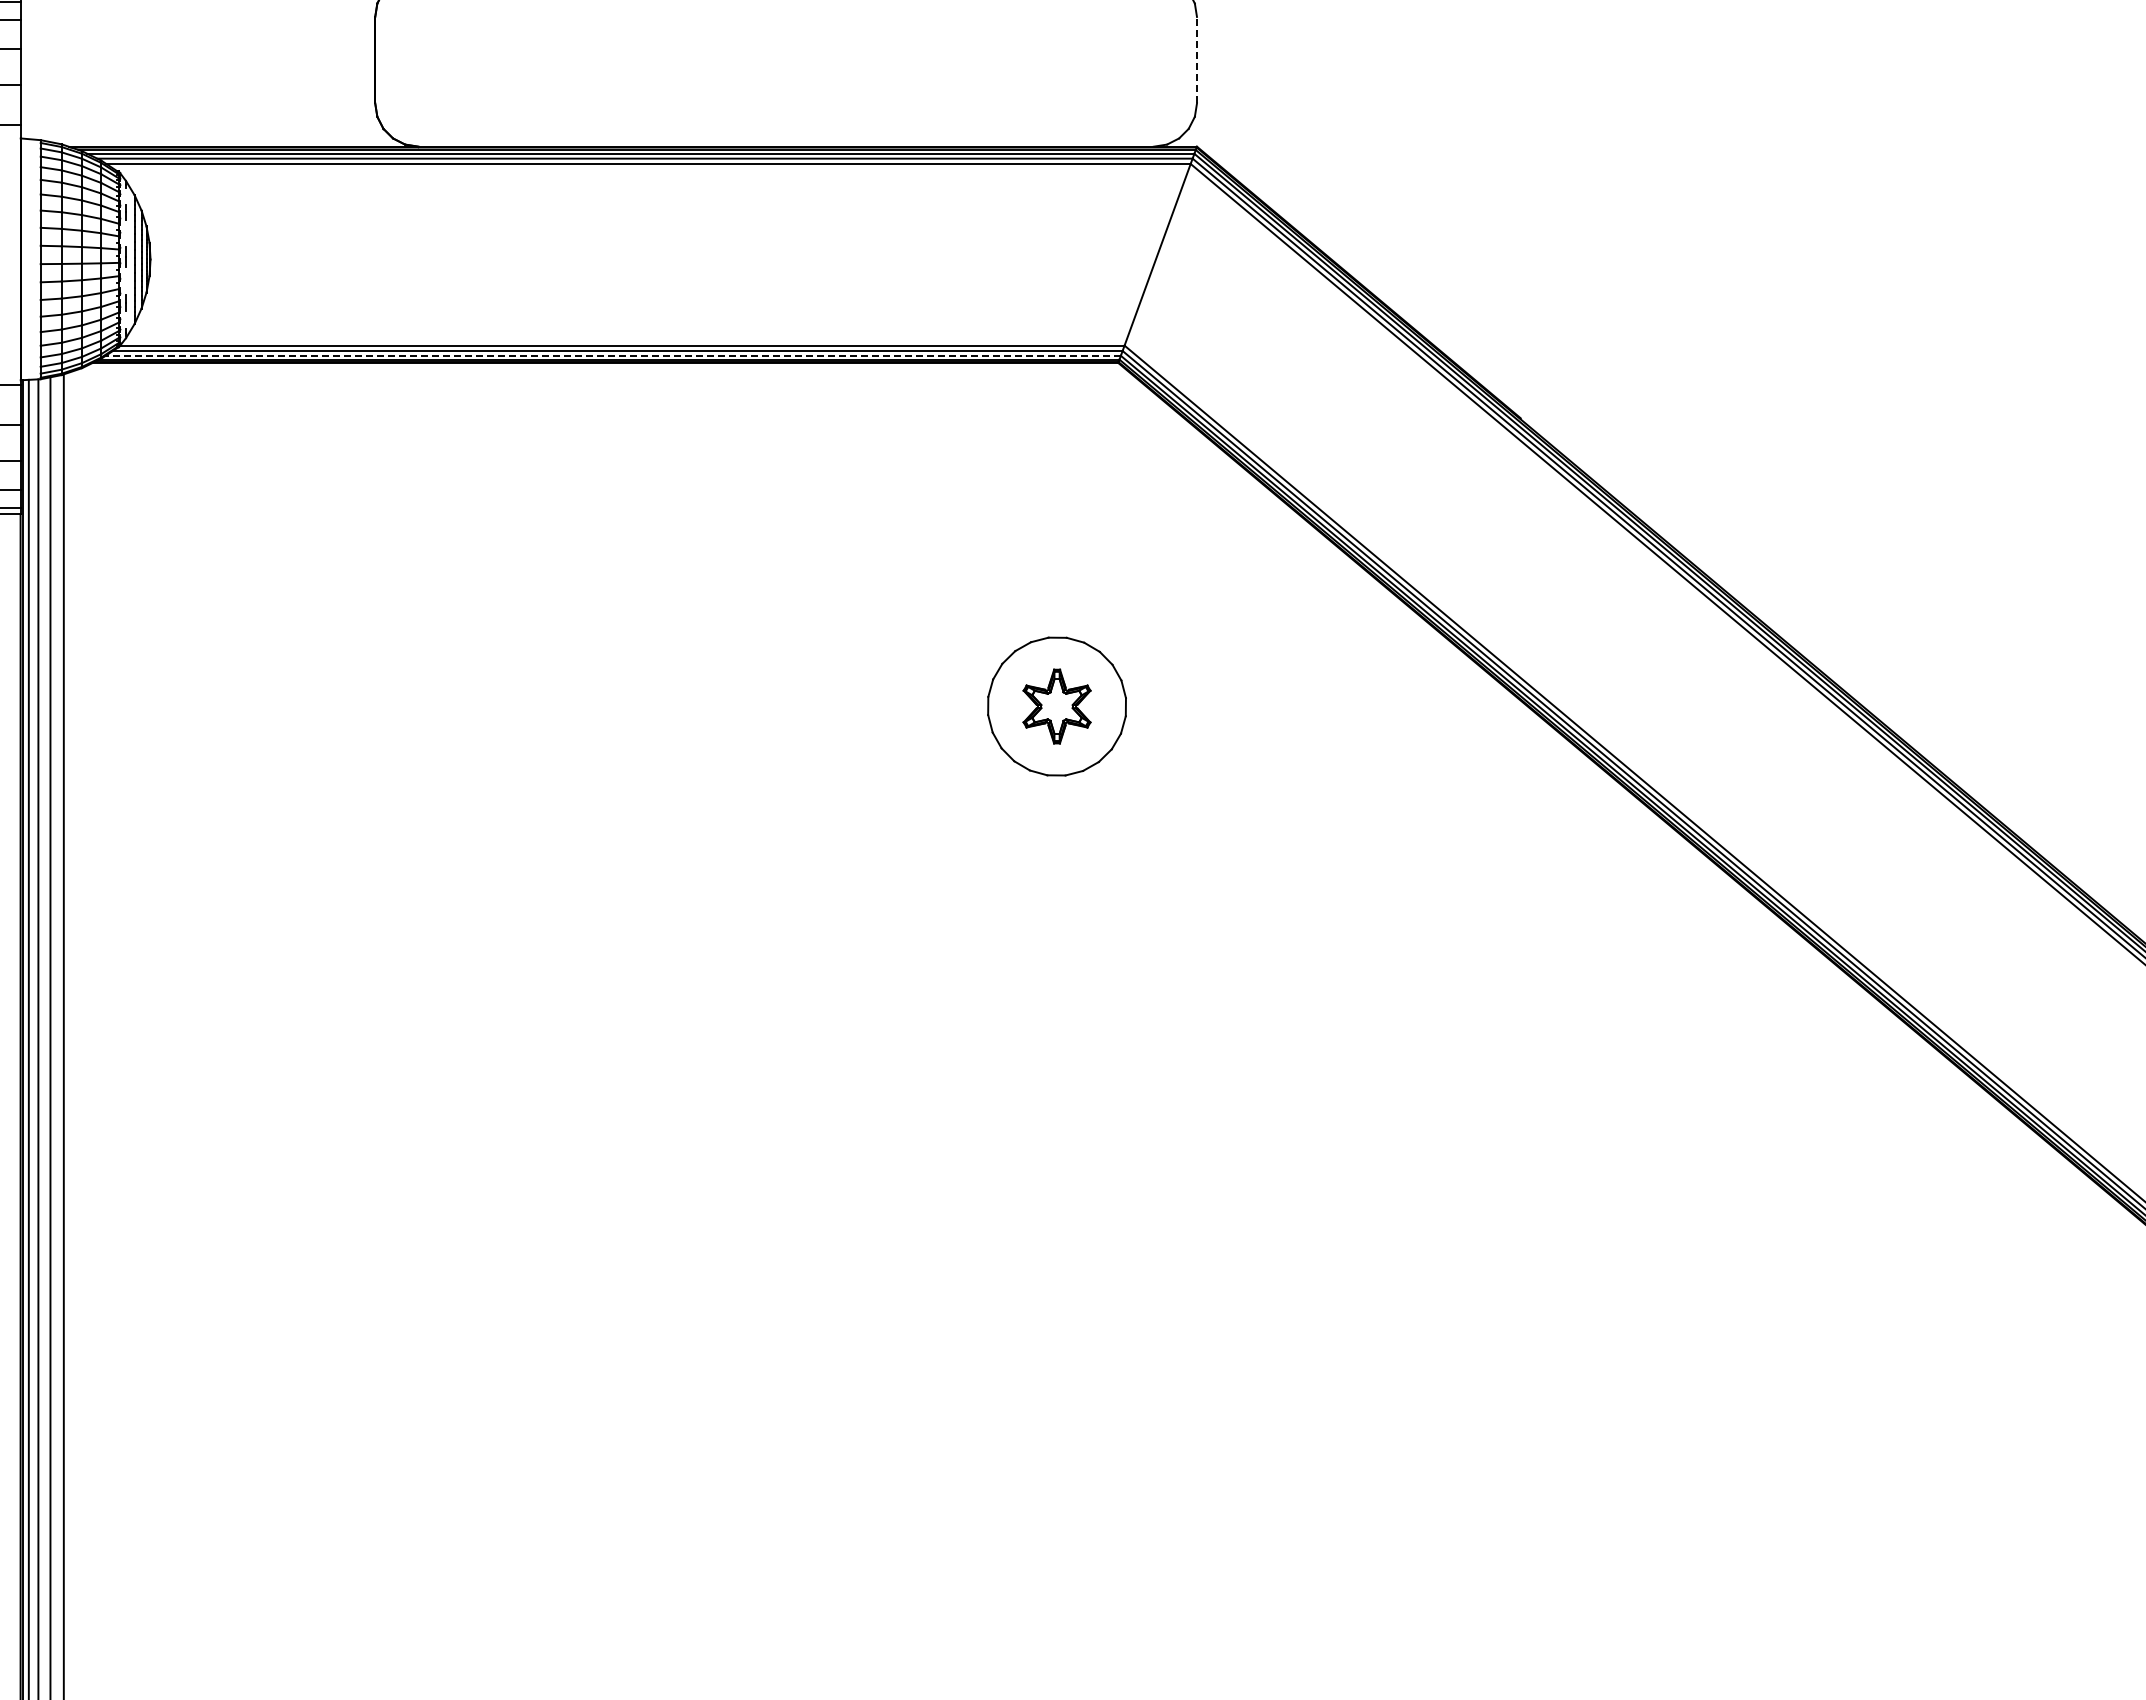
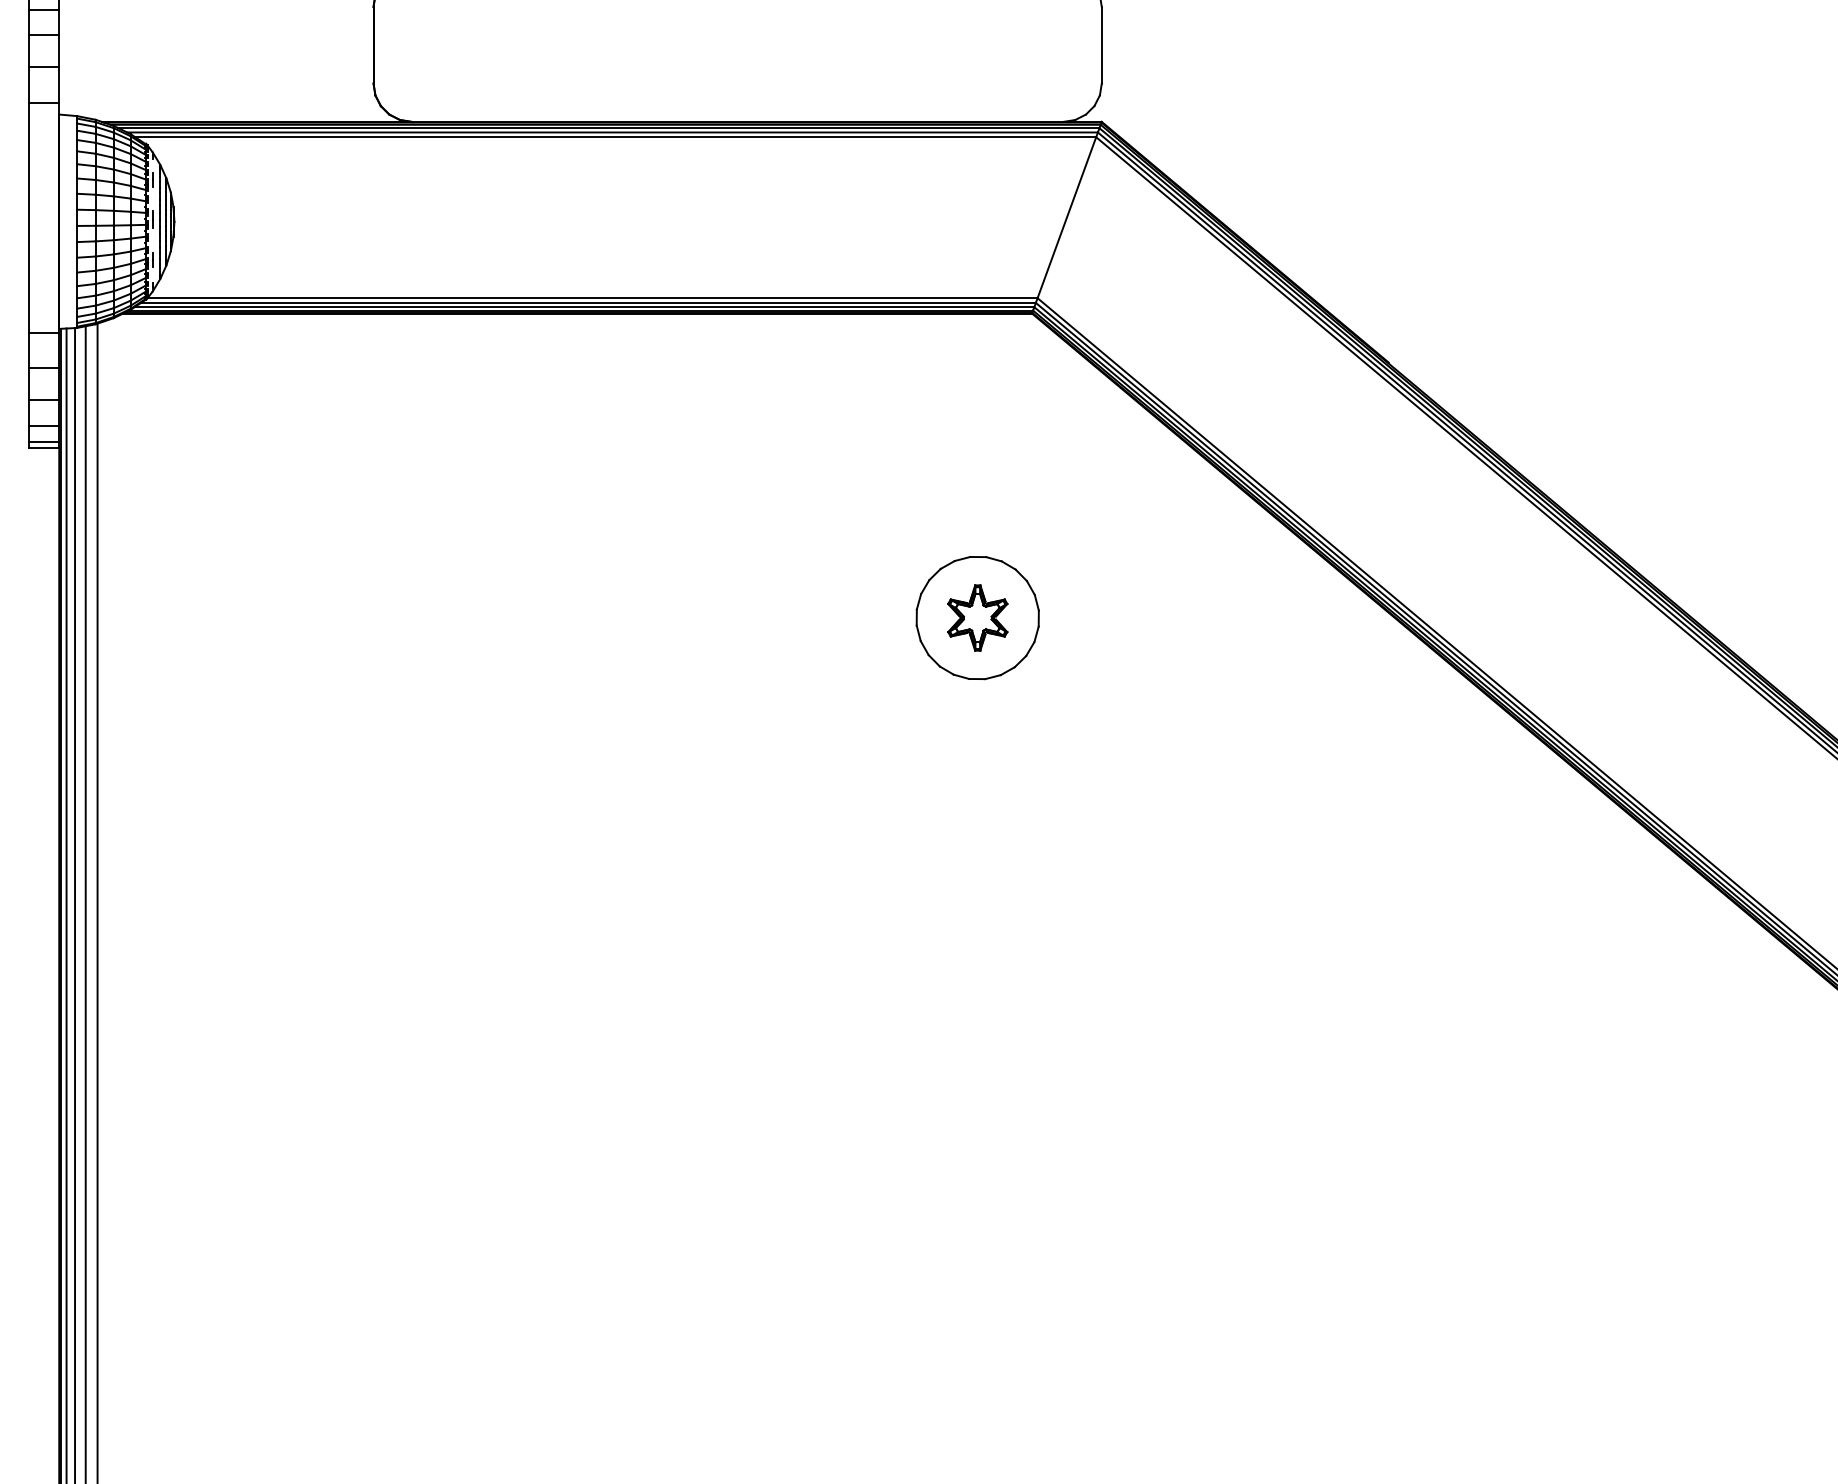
line: (1197, 59) -> (1102, 44), dashed -> solid
line: (613, 355) -> (584, 306), dashed -> solid

